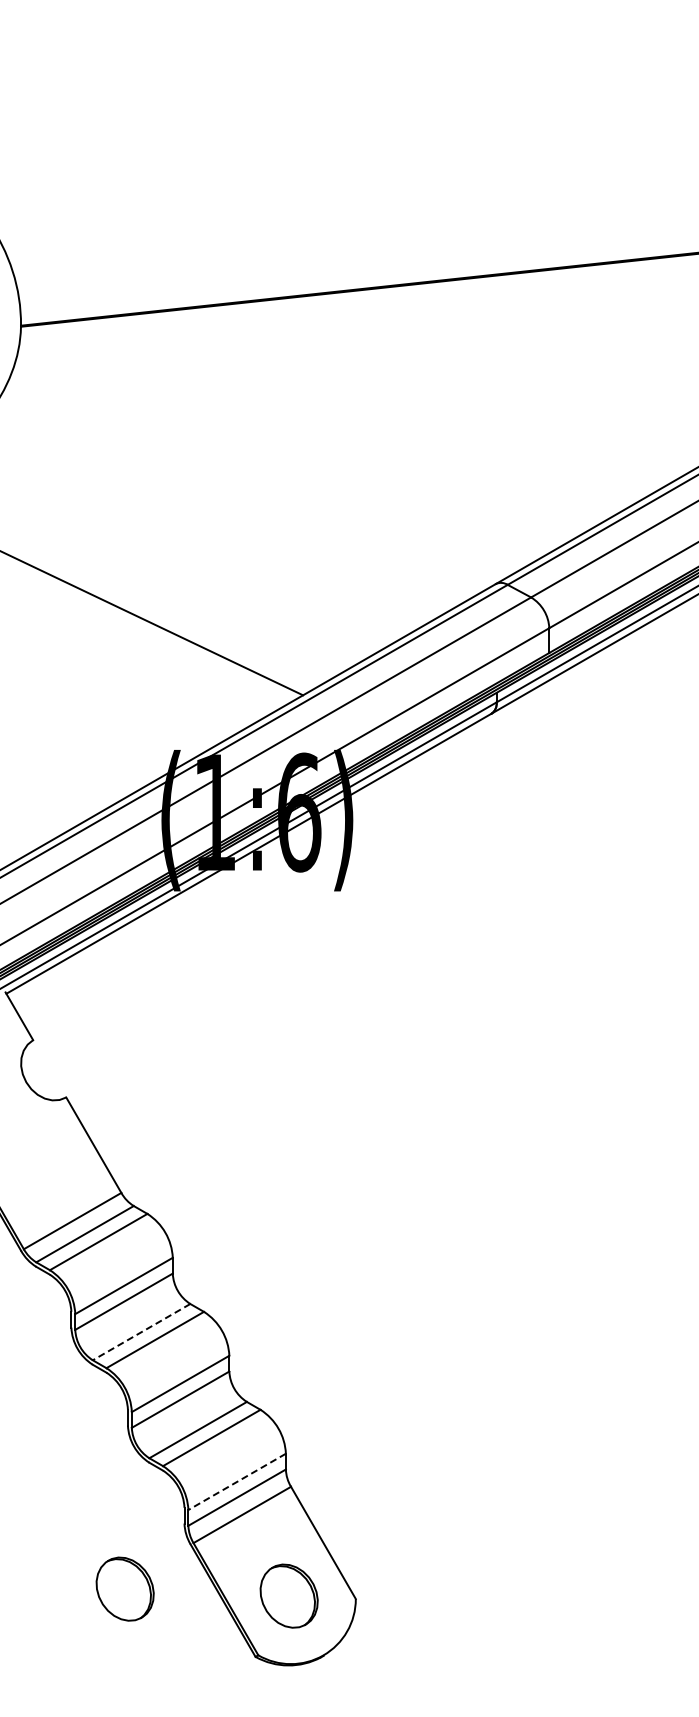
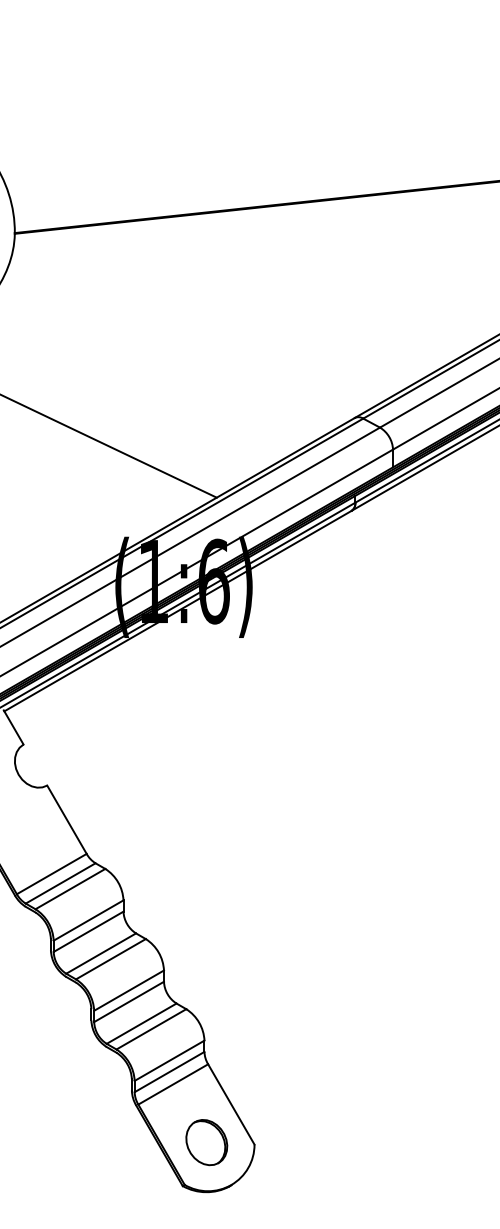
line: (141, 1332) -> (101, 953), dashed -> solid
line: (236, 1482) -> (169, 1061), dashed -> solid
part: (124, 1588) -> (88, 1137), removed

